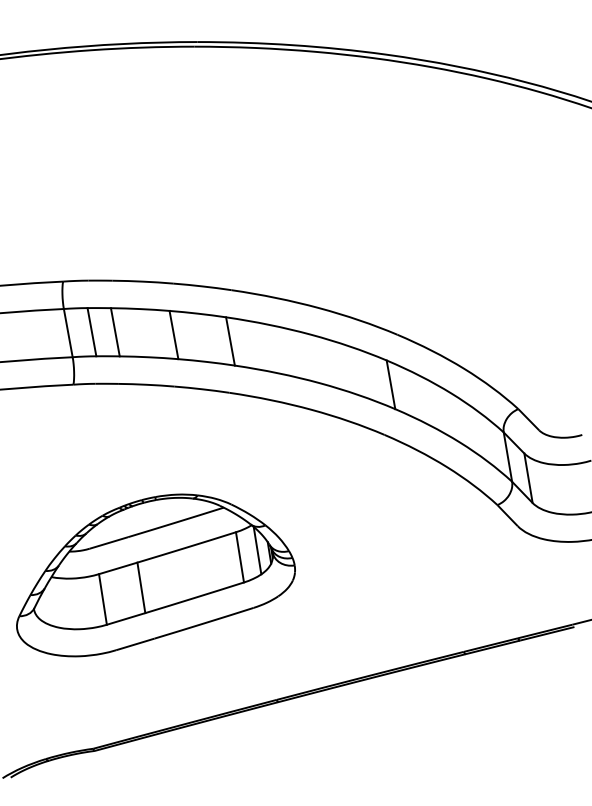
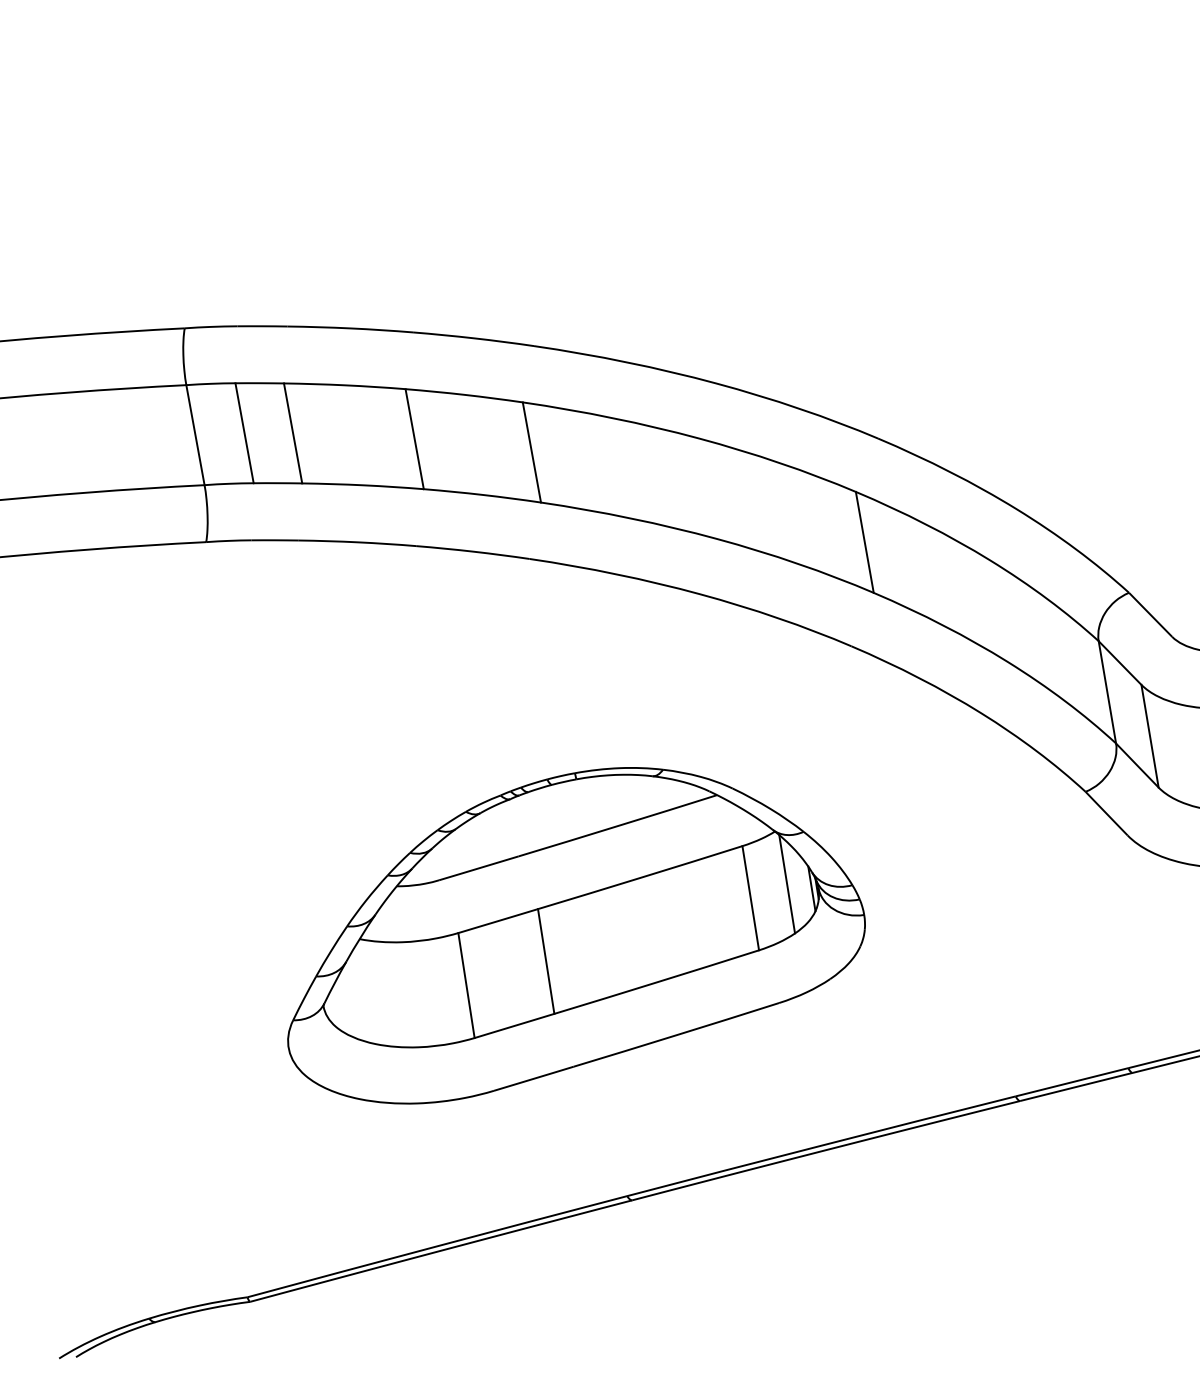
part: (155, 575) -> (575, 935), moved

